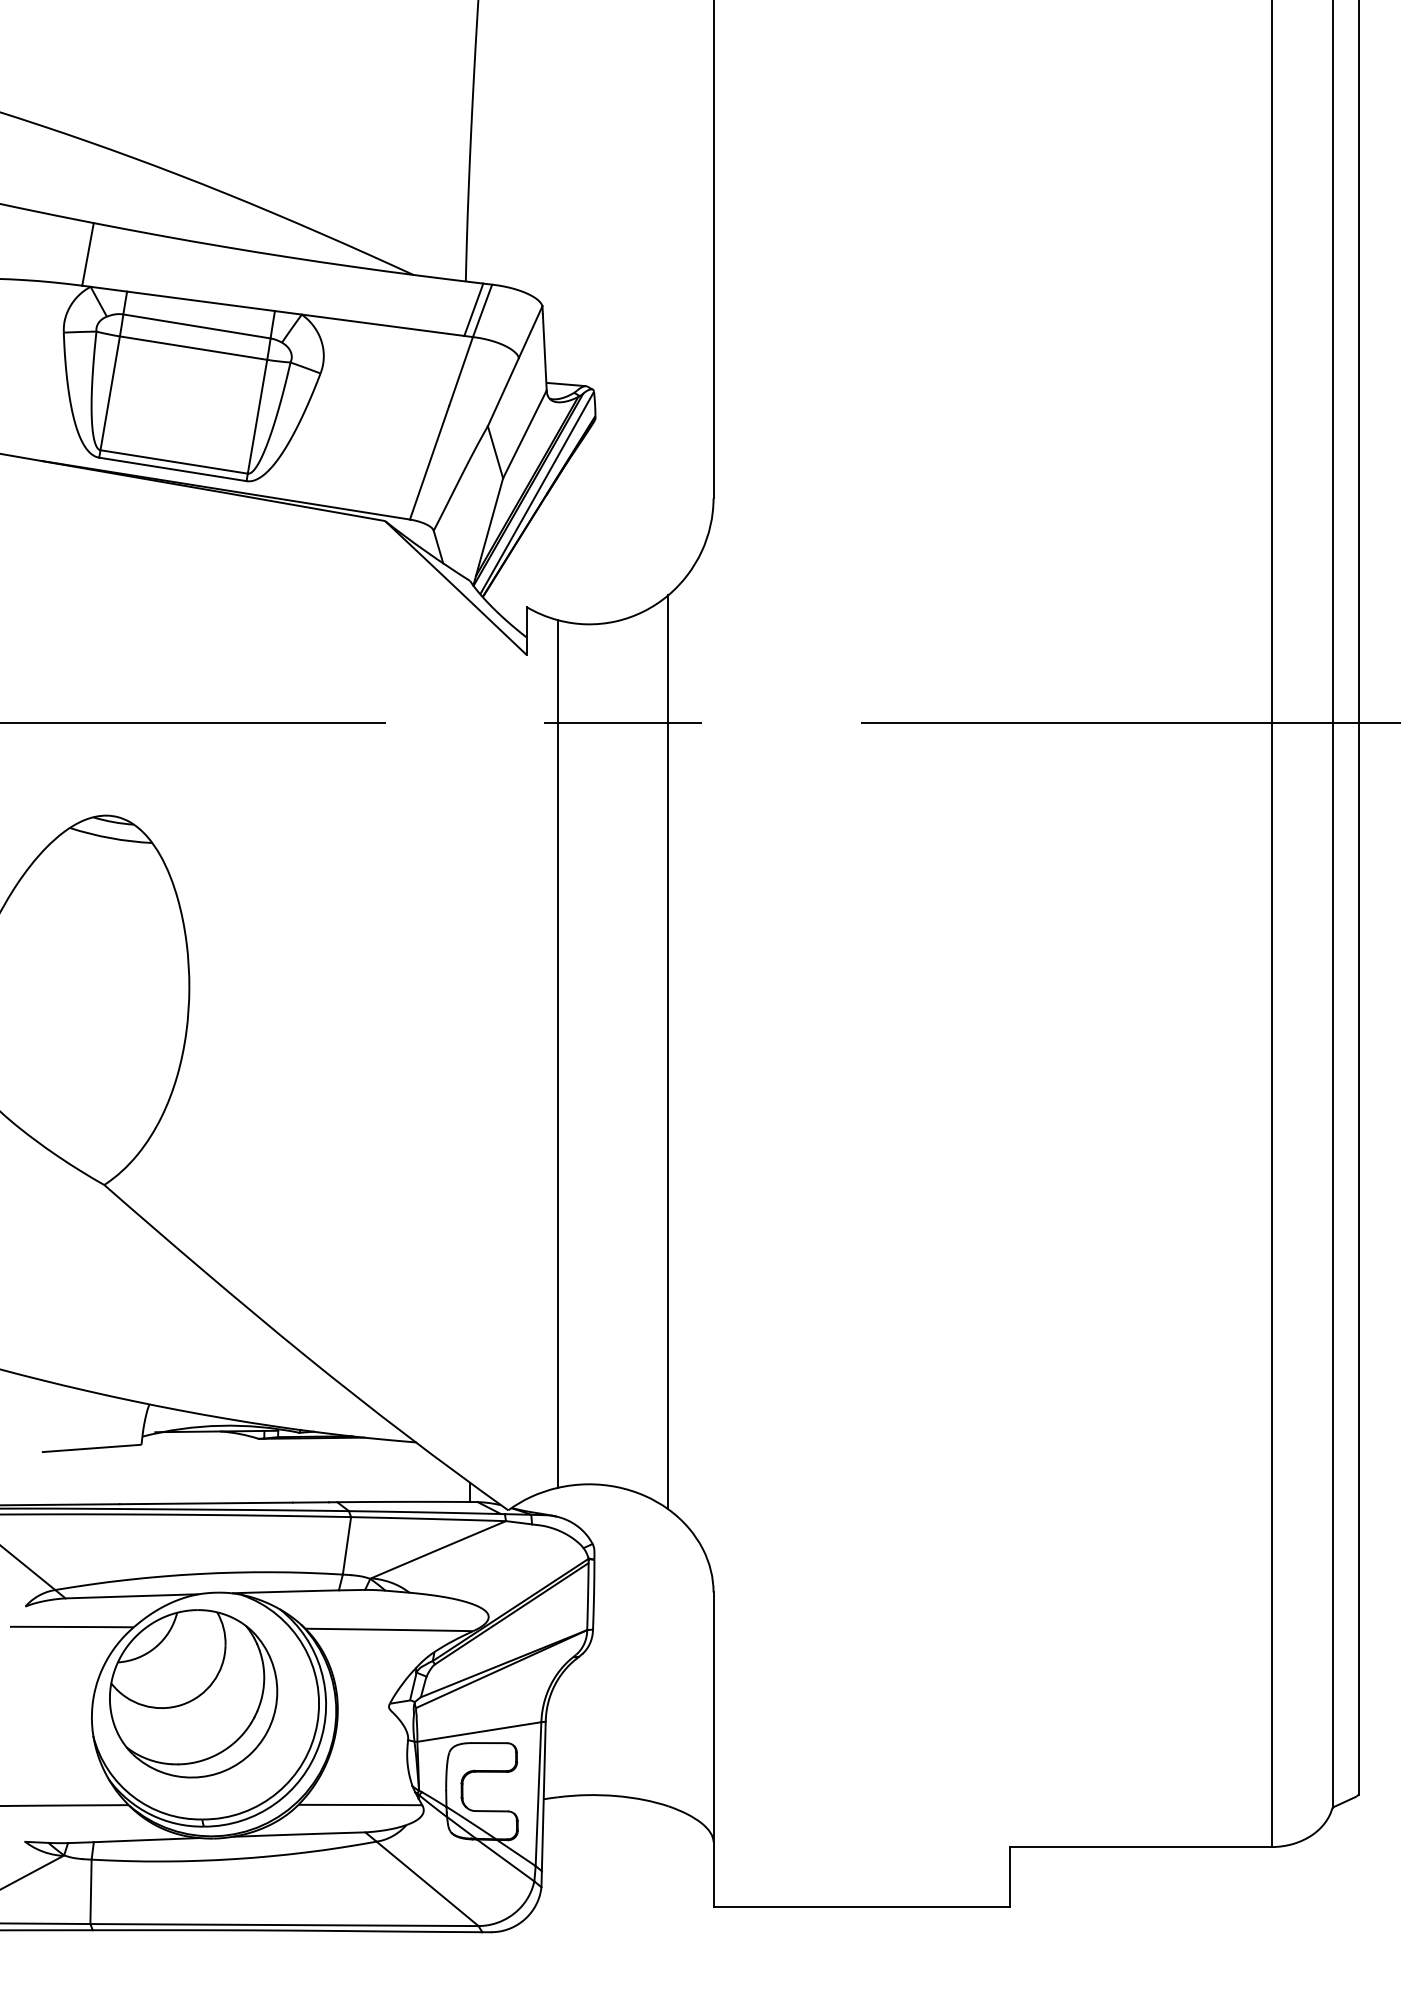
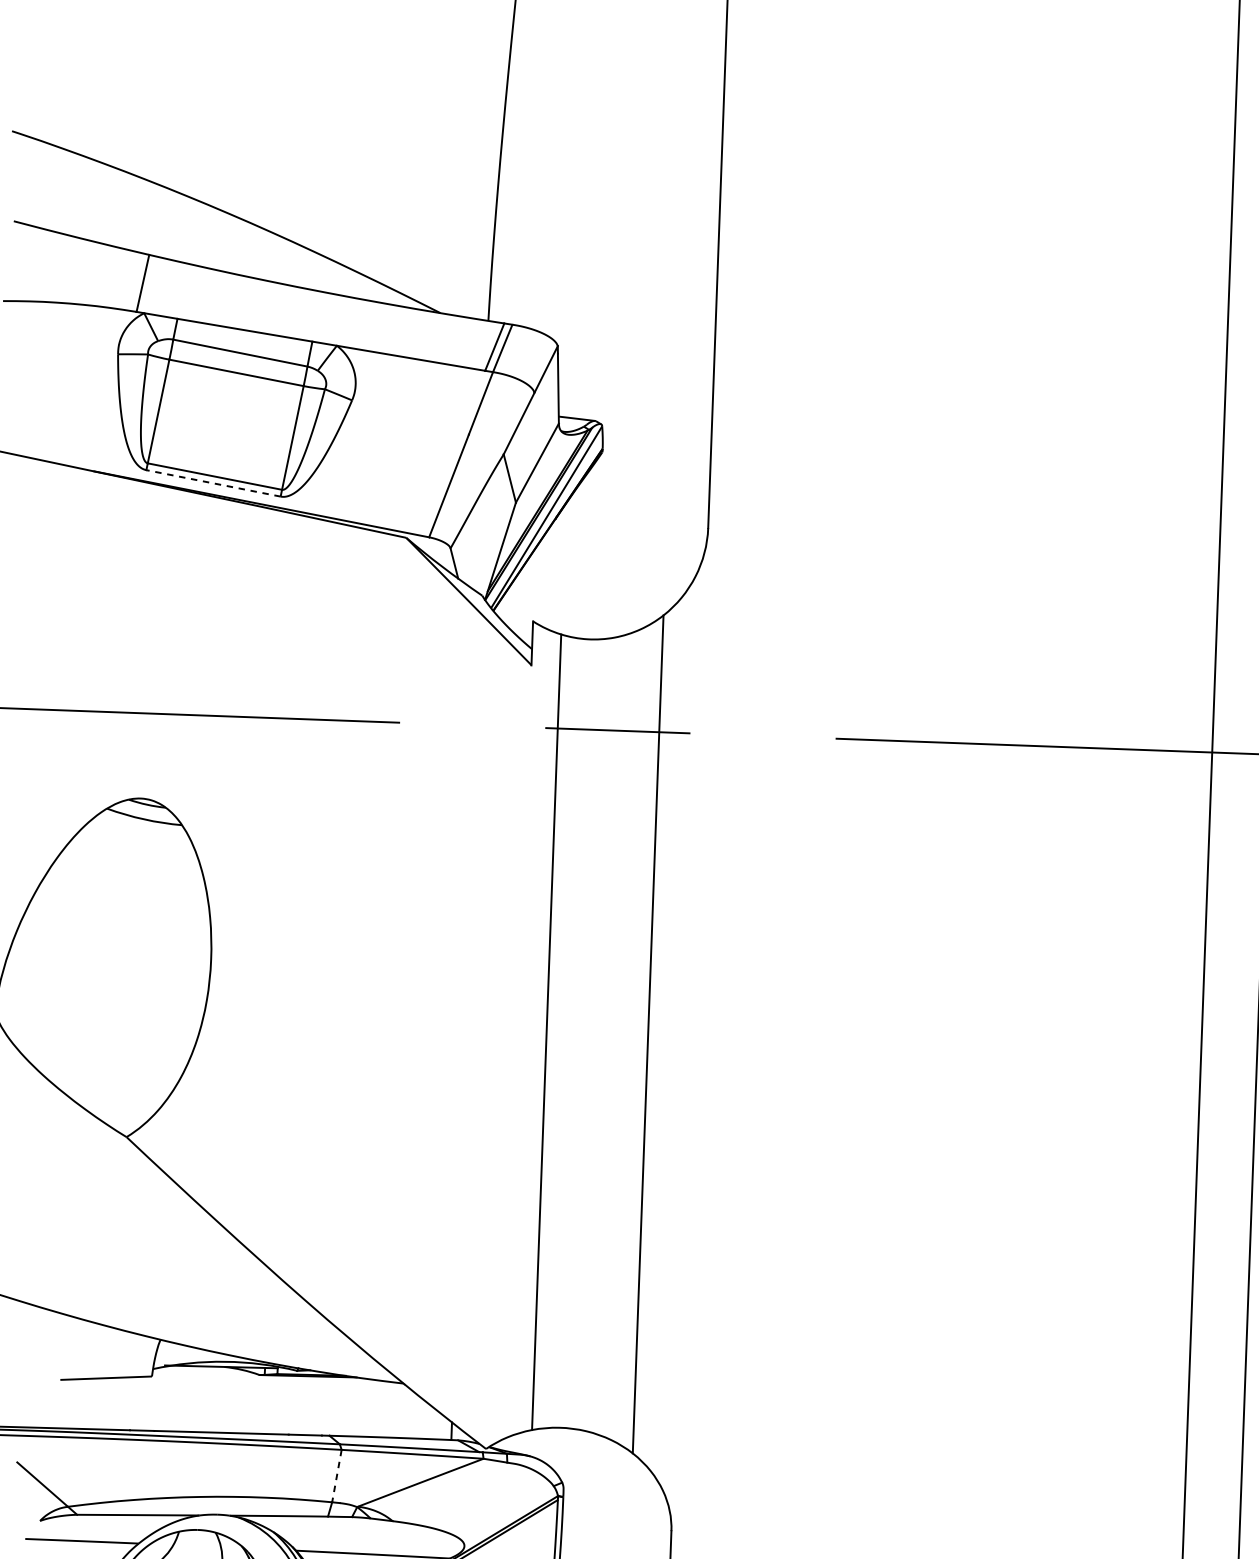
line: (172, 469) -> (213, 483), solid -> dashed
line: (346, 1546) -> (336, 1476), solid -> dashed

